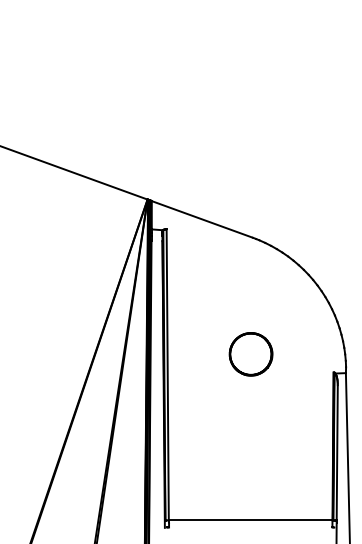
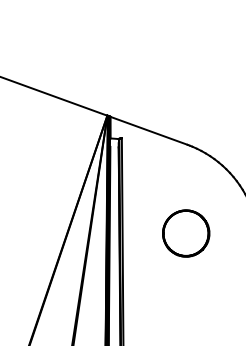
part: (250, 354) -> (185, 233), size x1.43

